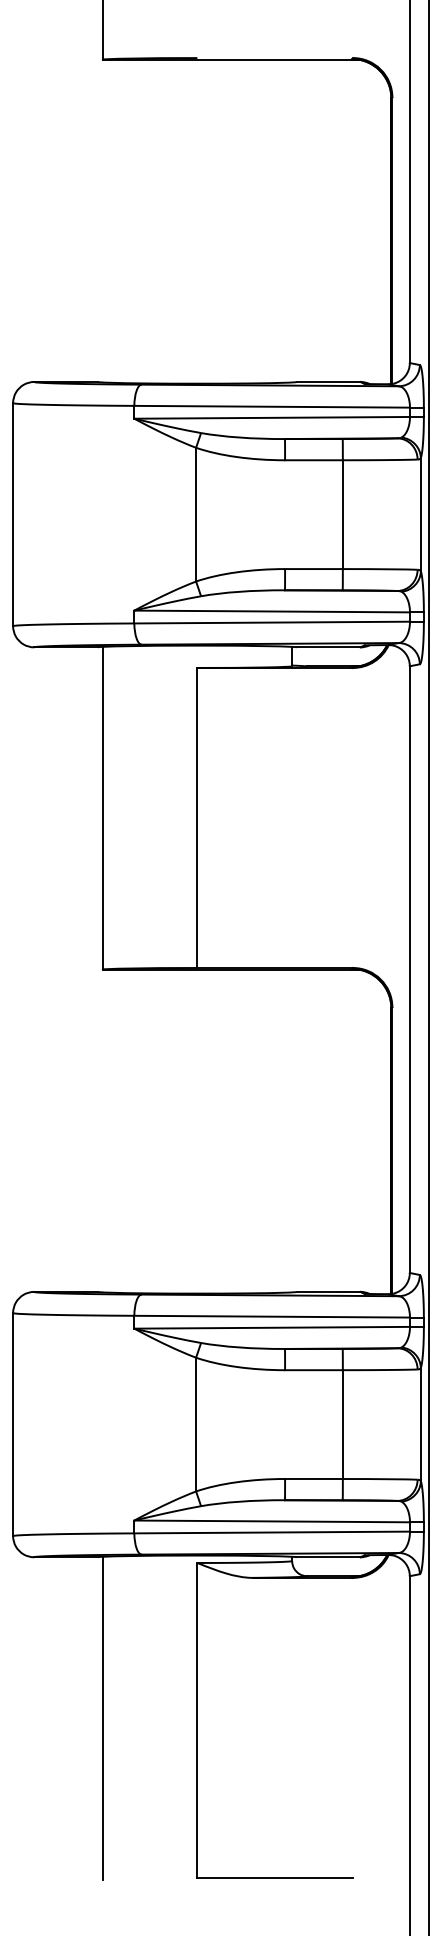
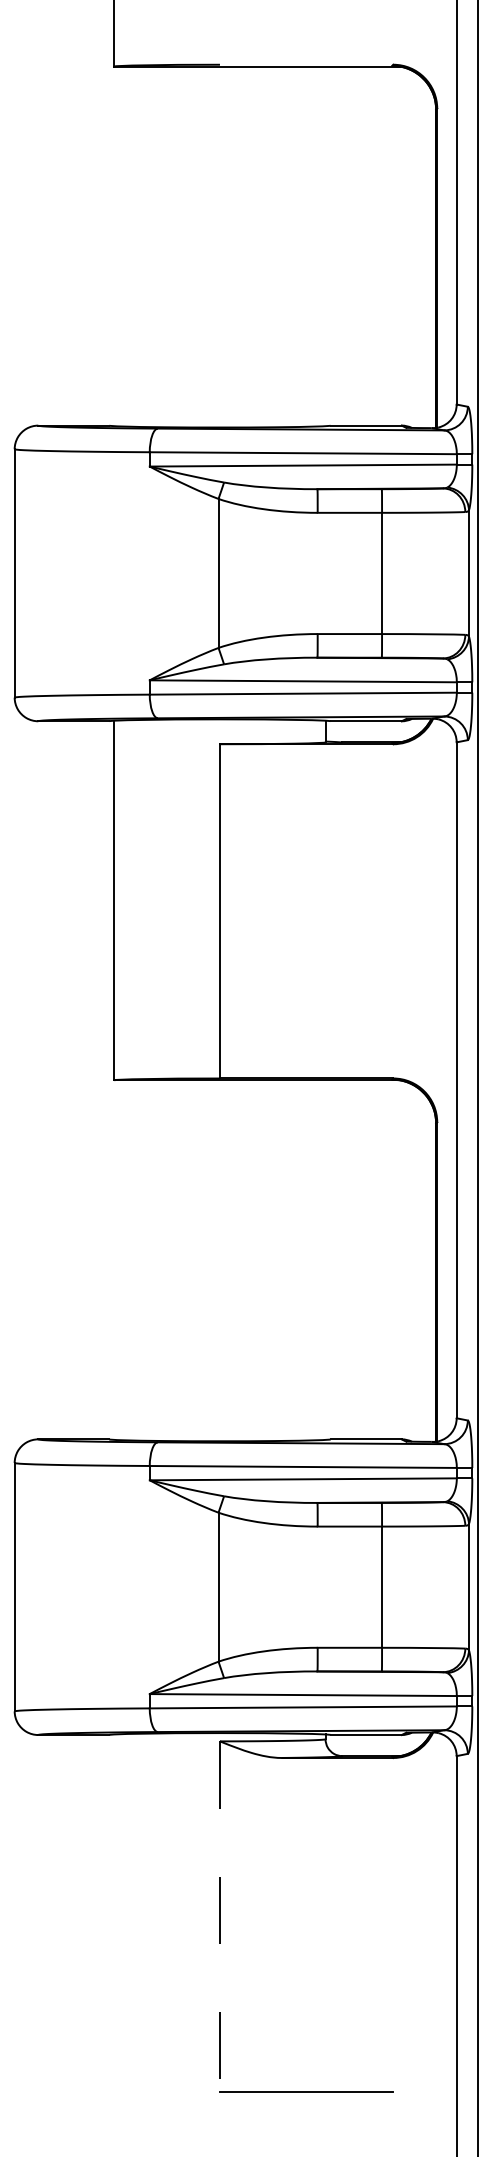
line: (102, 1717) -> (114, 1913), removed
line: (197, 1720) -> (220, 1916), solid -> dashed

